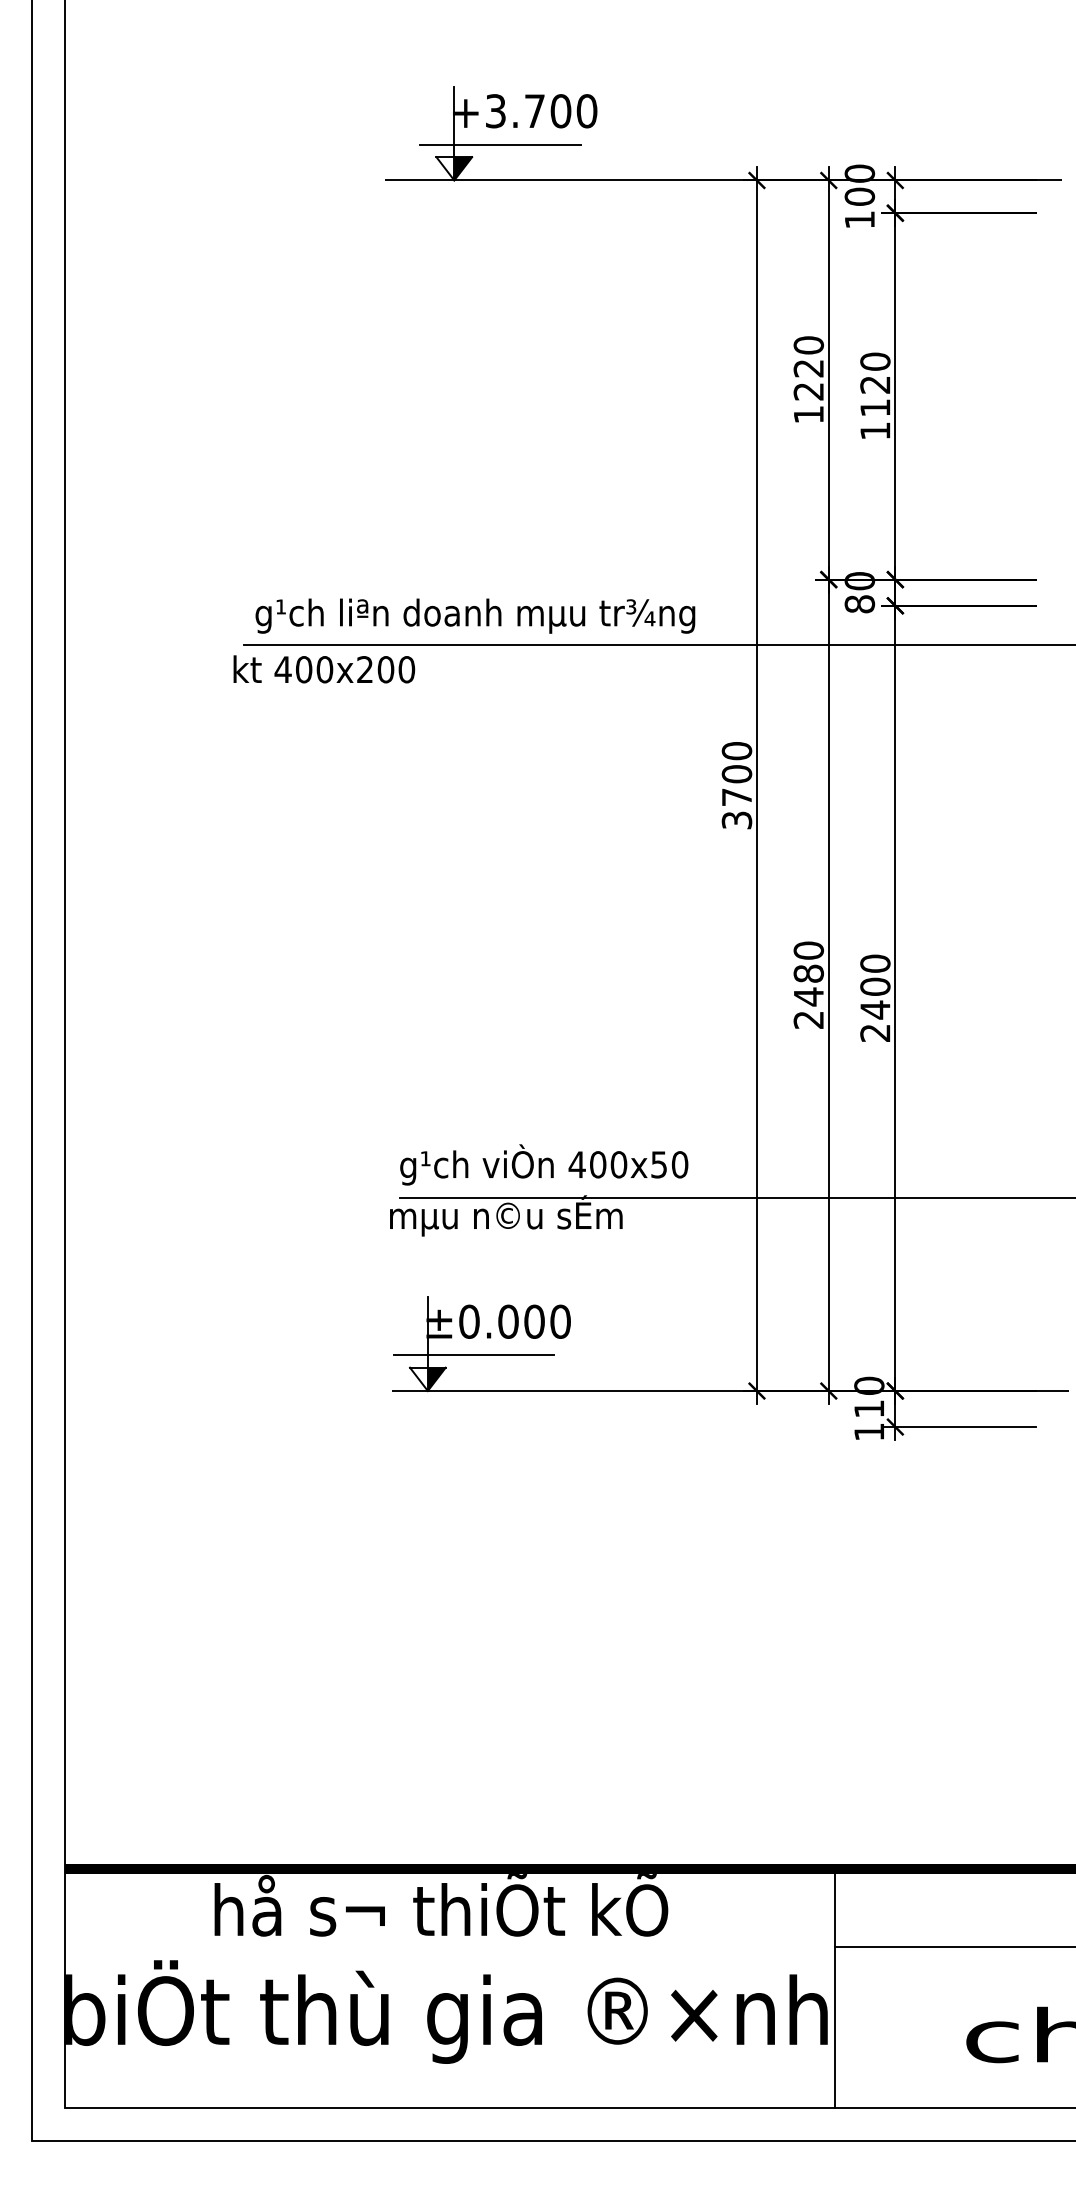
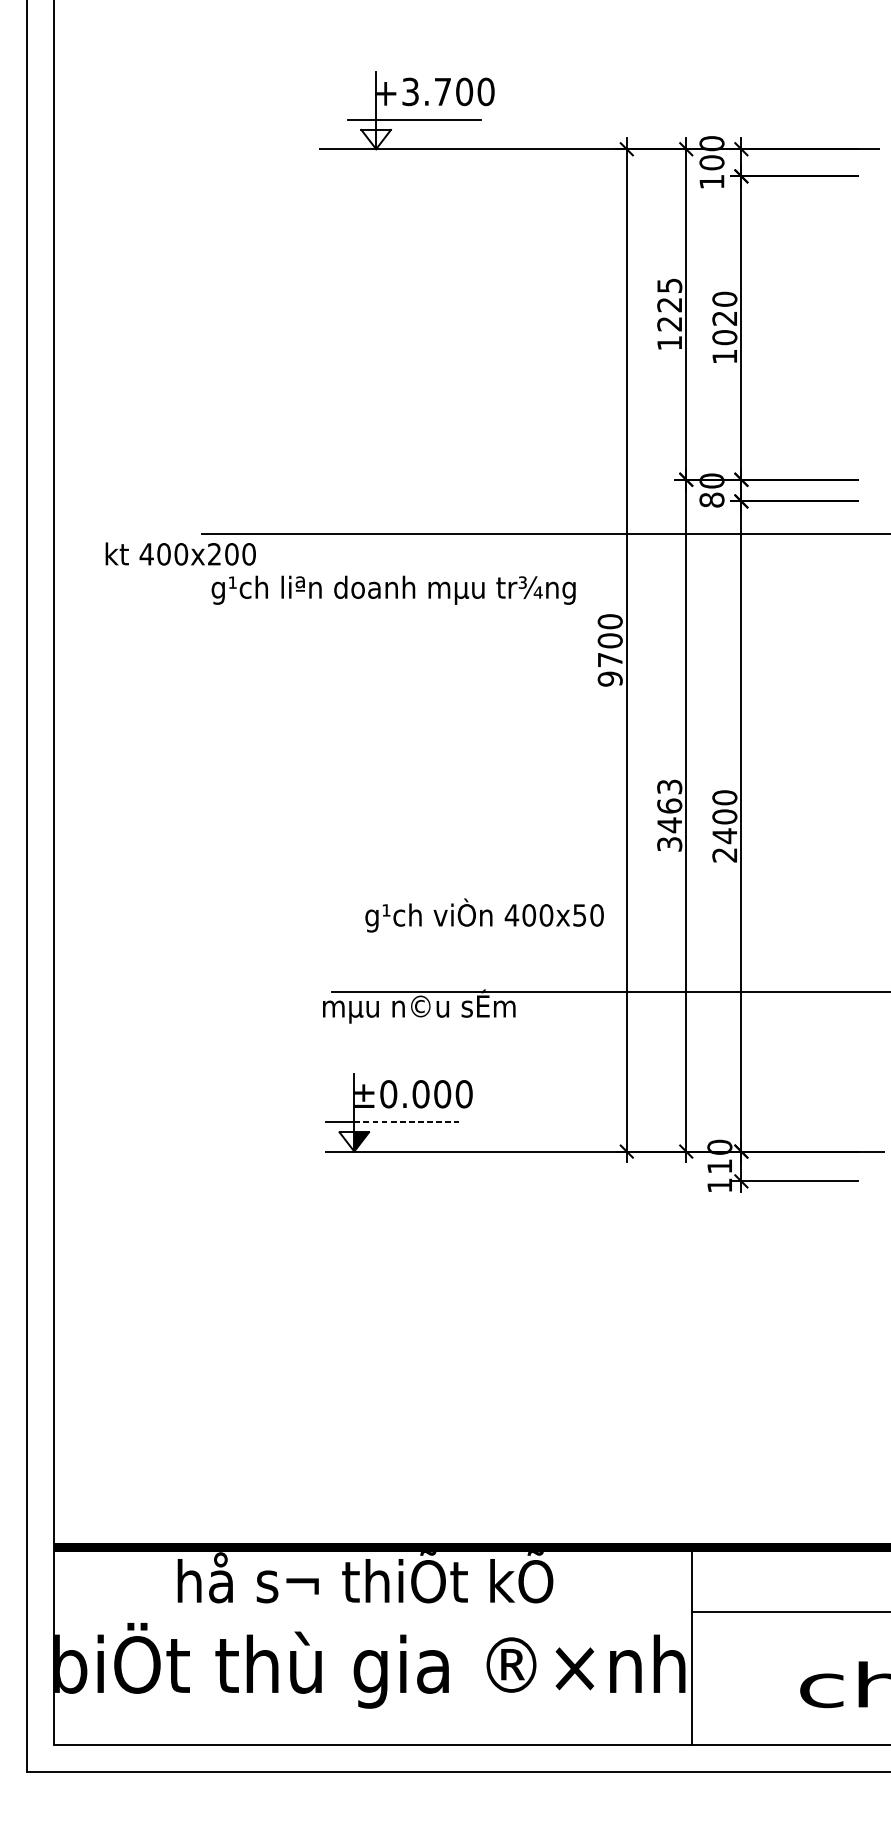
fill: (463, 168) -> (383, 139), removed
text: (808, 345) -> (669, 285), 1220 -> 1225
text: (875, 407) -> (724, 337), 1120 -> 1020
text: (475, 615) -> (393, 589), moved
text: (324, 669) -> (180, 554), moved
text: (737, 820) -> (610, 679), 3700 -> 9700
text: (808, 984) -> (669, 814), 2480 -> 3463
text: (544, 1164) -> (484, 915), moved
line: (491, 1355) -> (406, 1122), solid -> dashed

